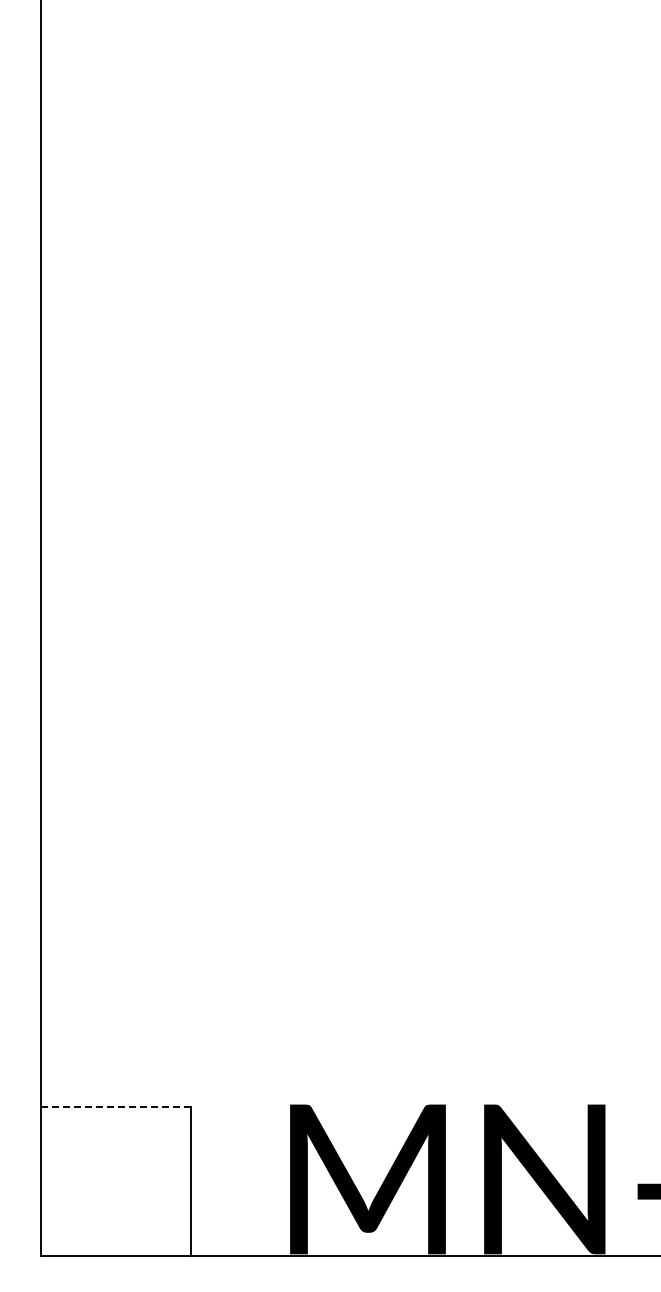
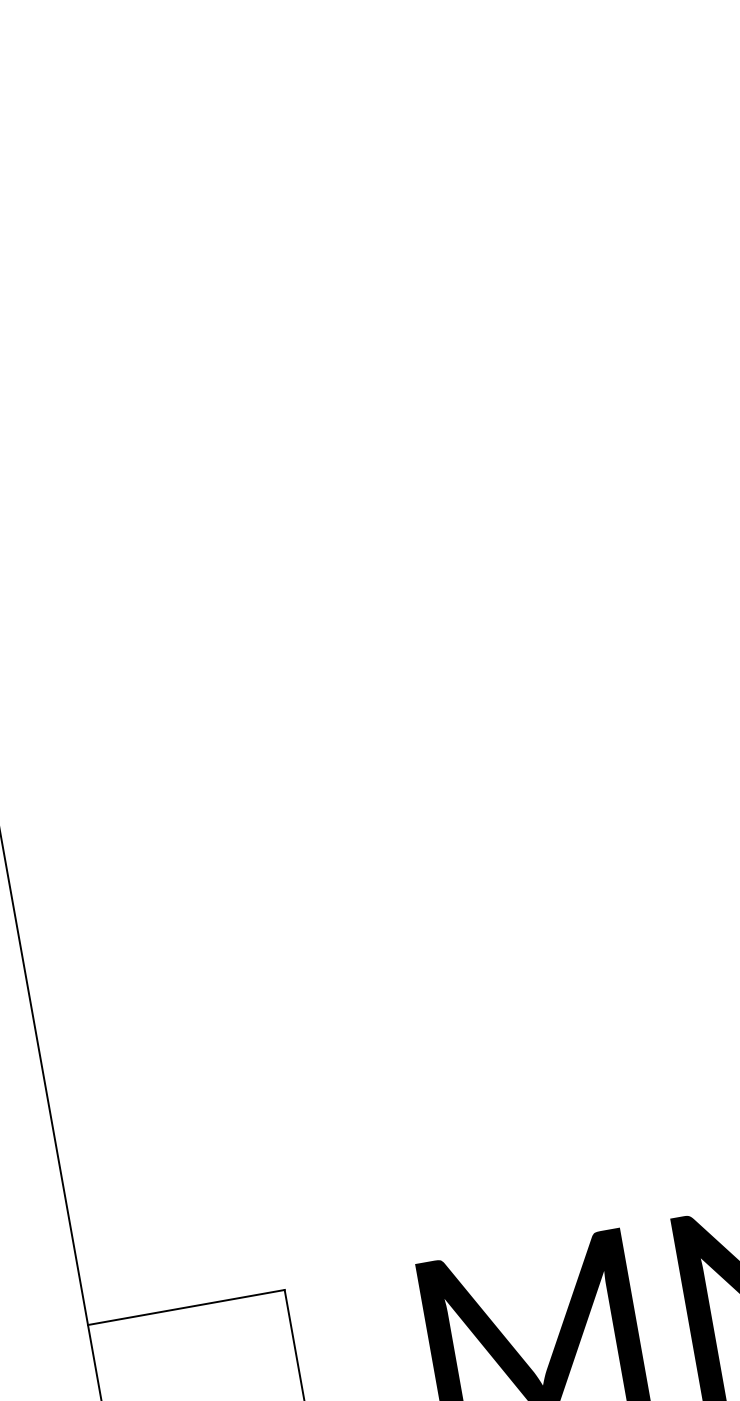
line: (115, 1106) -> (185, 1307), dashed -> solid

